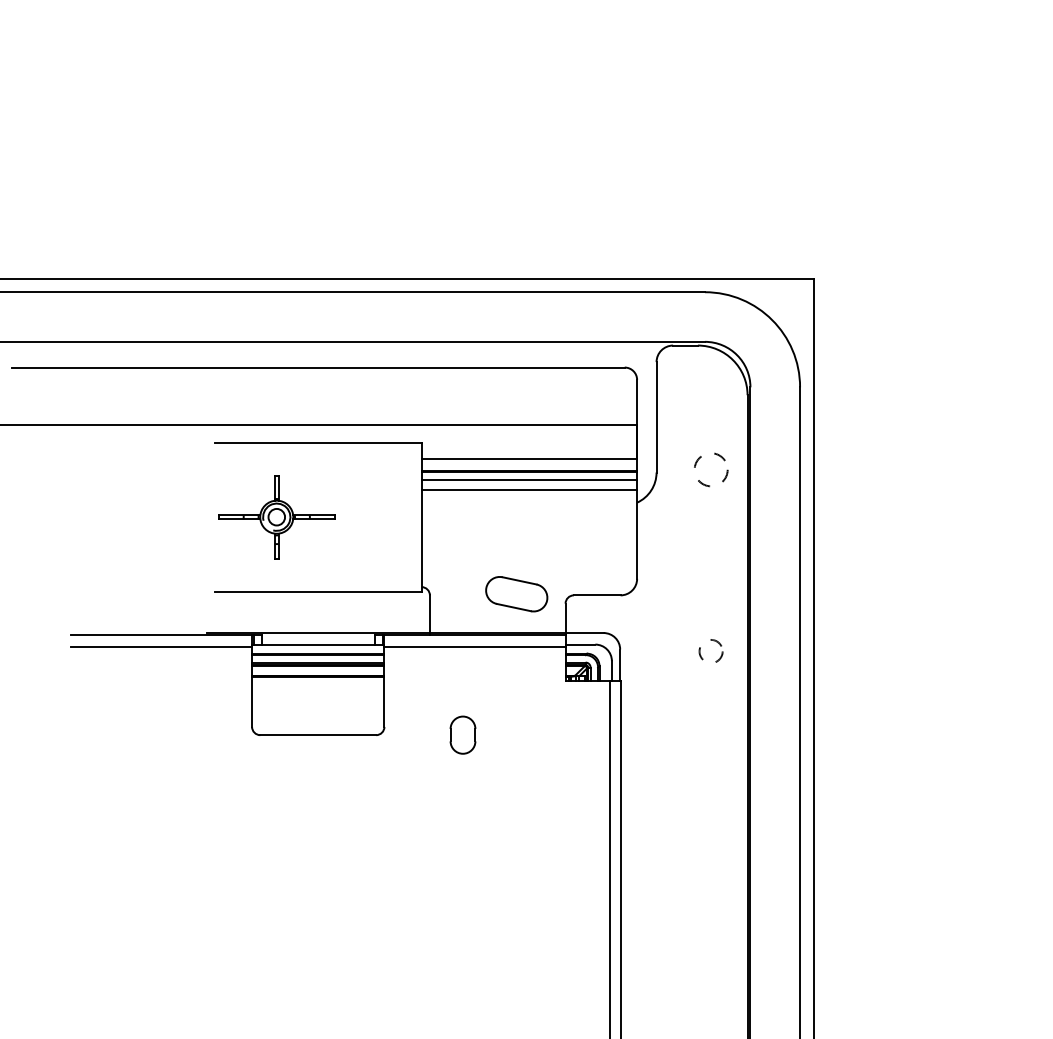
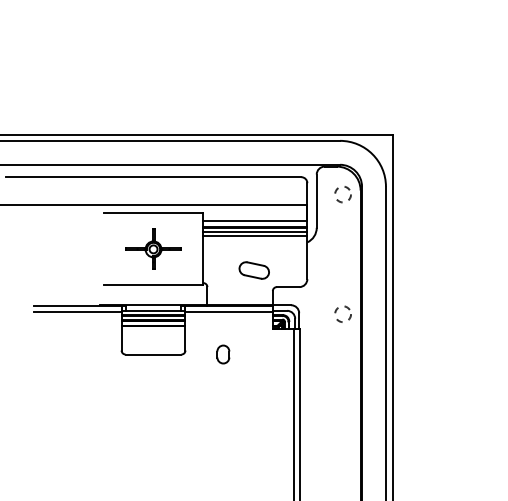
circle: (709, 469) -> (342, 194), moved
part: (276, 515) -> (153, 248), moved
part: (515, 594) -> (253, 270), moved
circle: (709, 650) -> (342, 313), size x1.43

